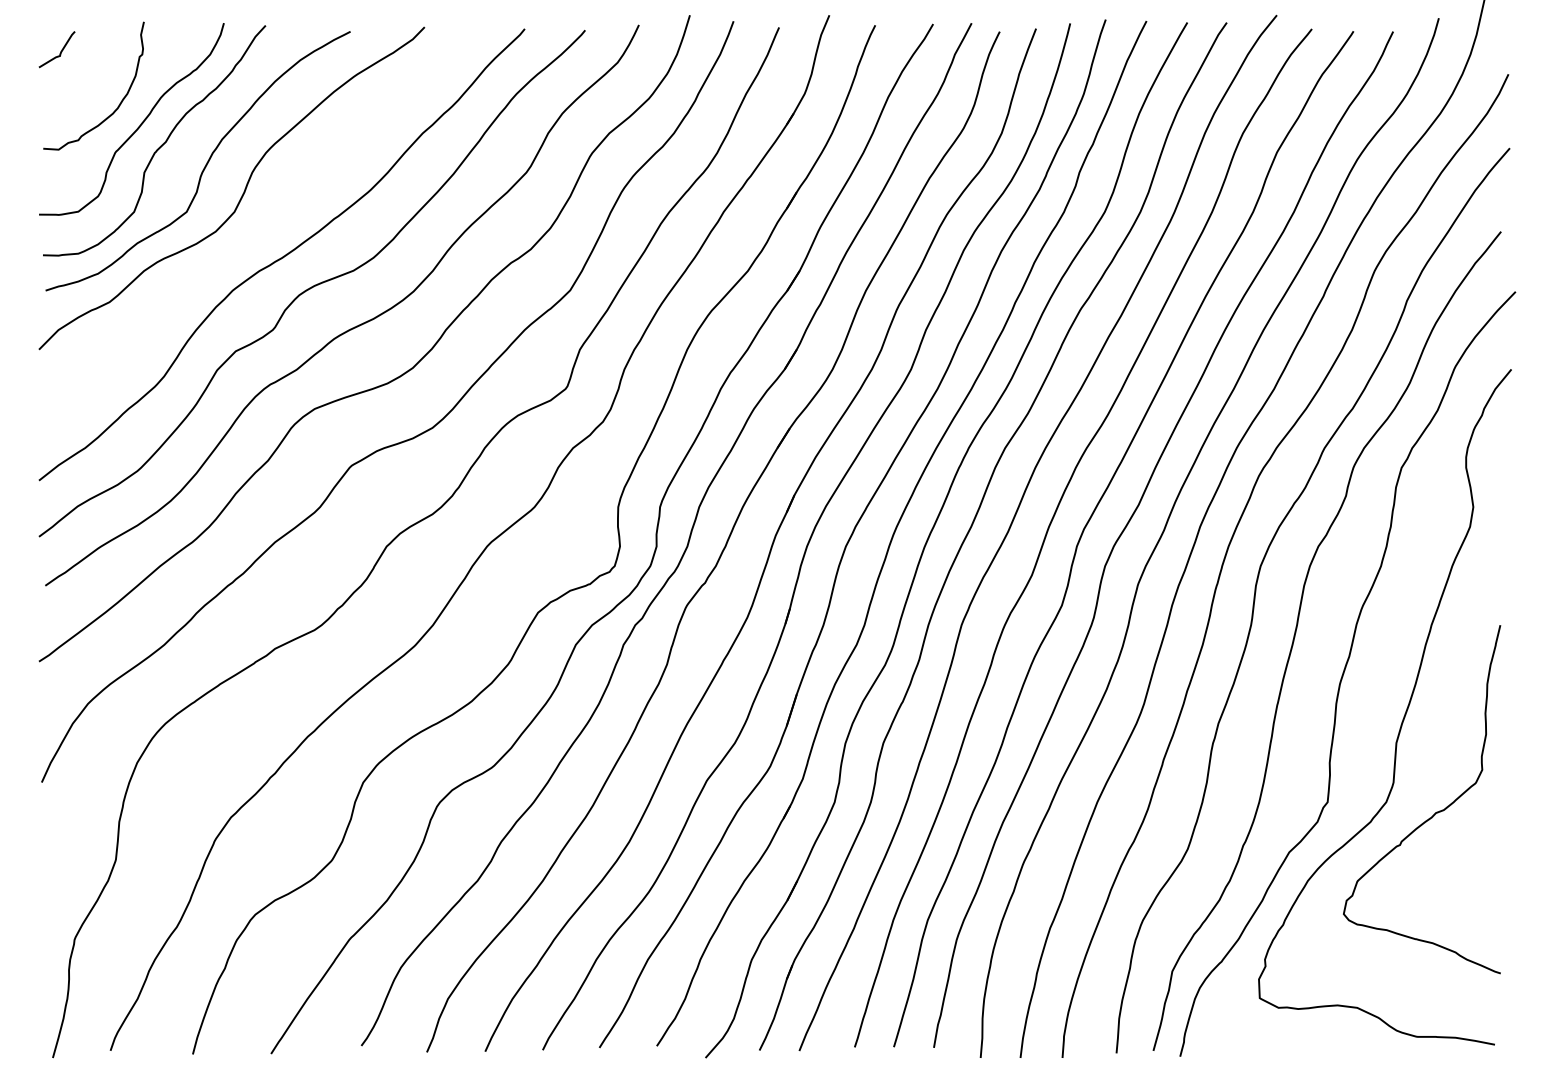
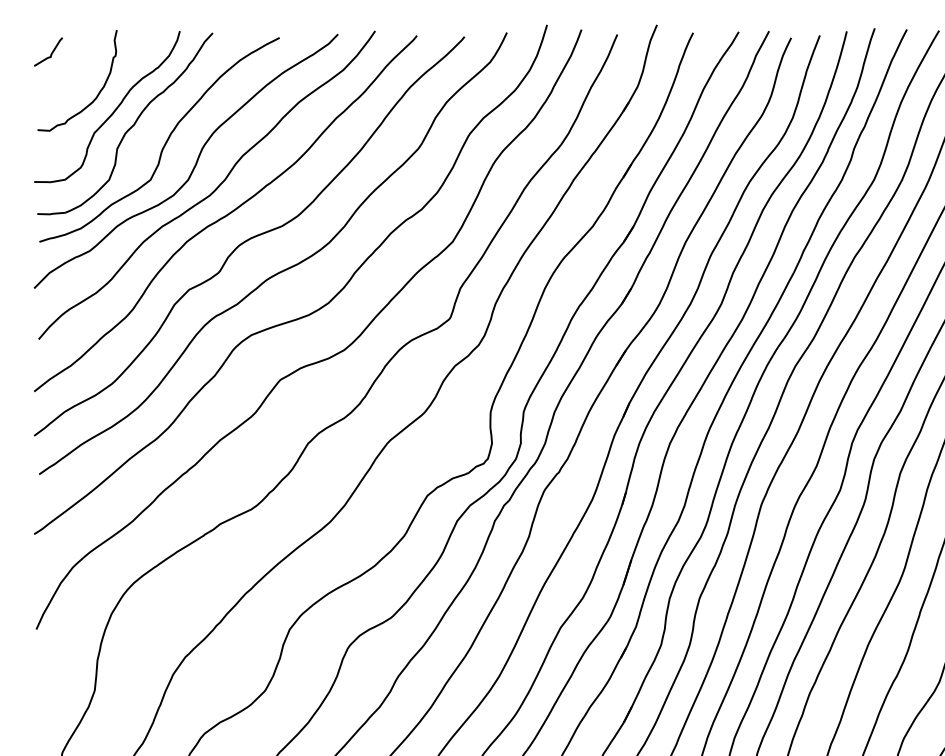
curve: (264, 227) -> (211, 192), added

